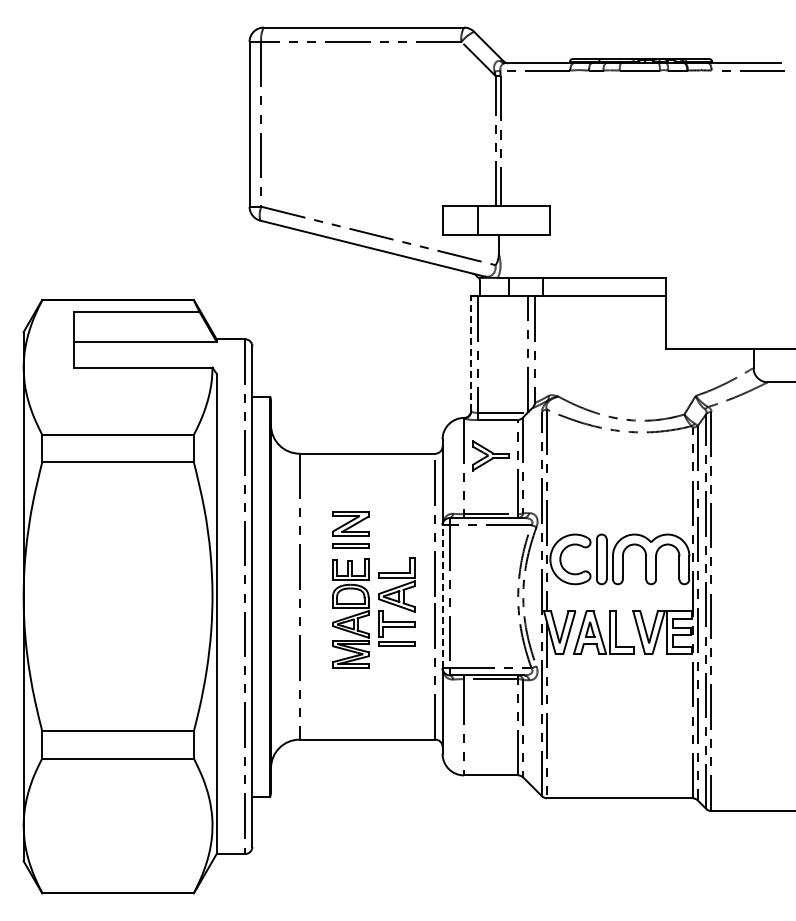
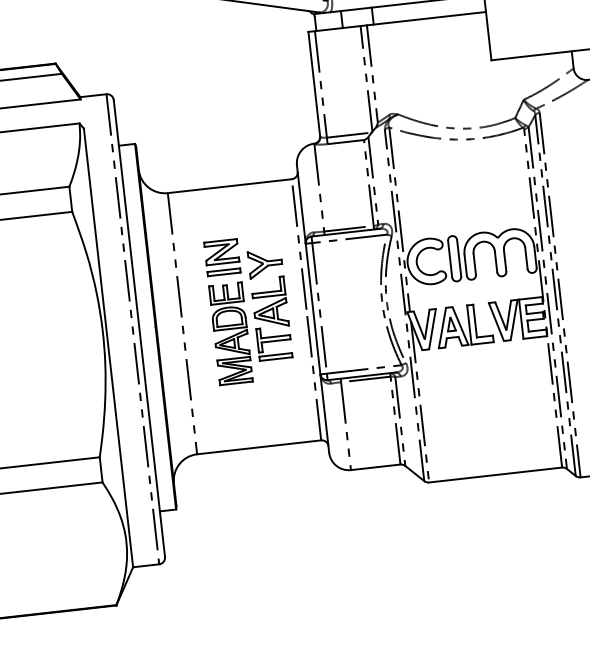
line: (471, 353) -> (314, 84), dashed -> solid
part: (490, 455) -> (265, 263), moved
line: (442, 596) -> (312, 308), dashed -> solid

